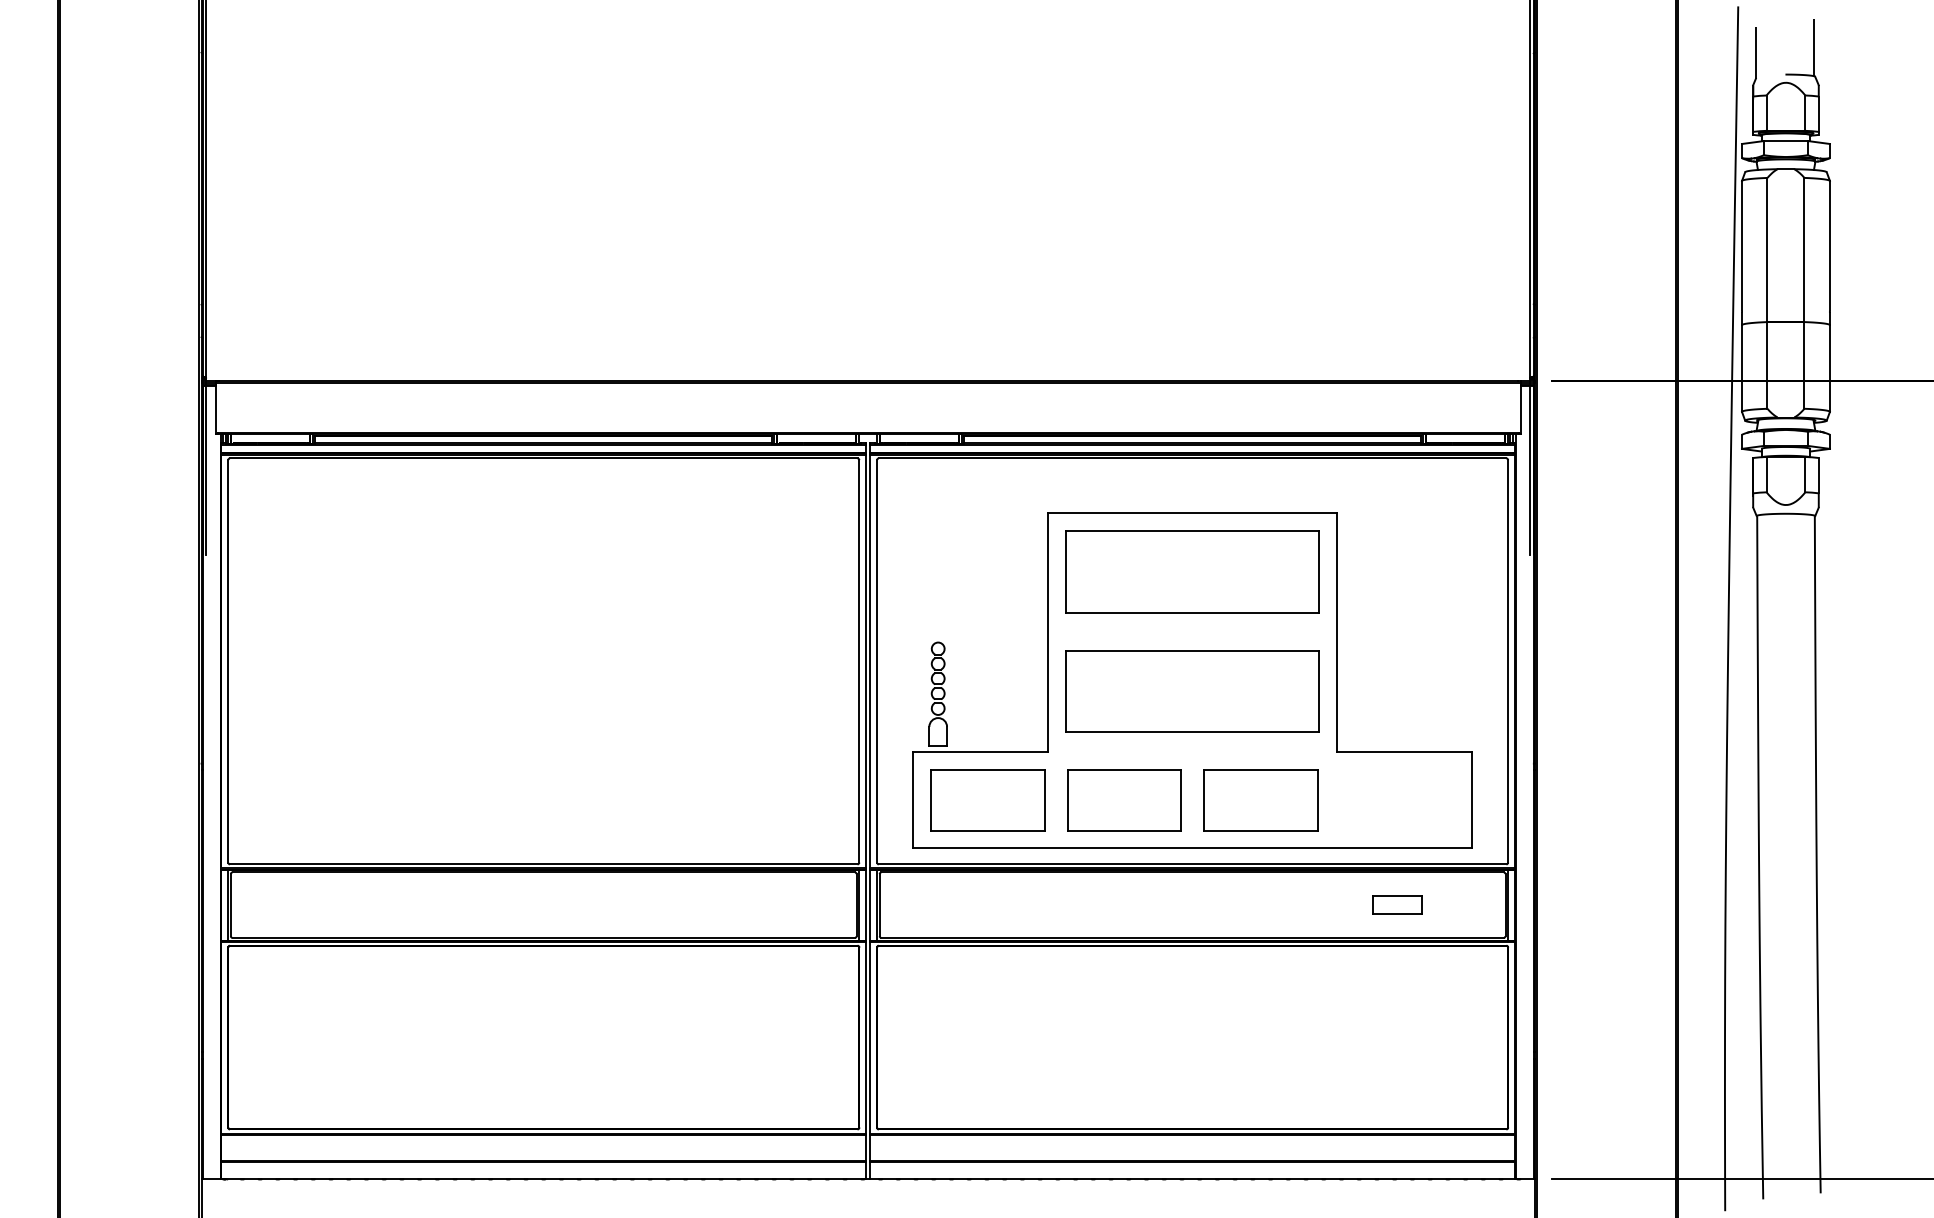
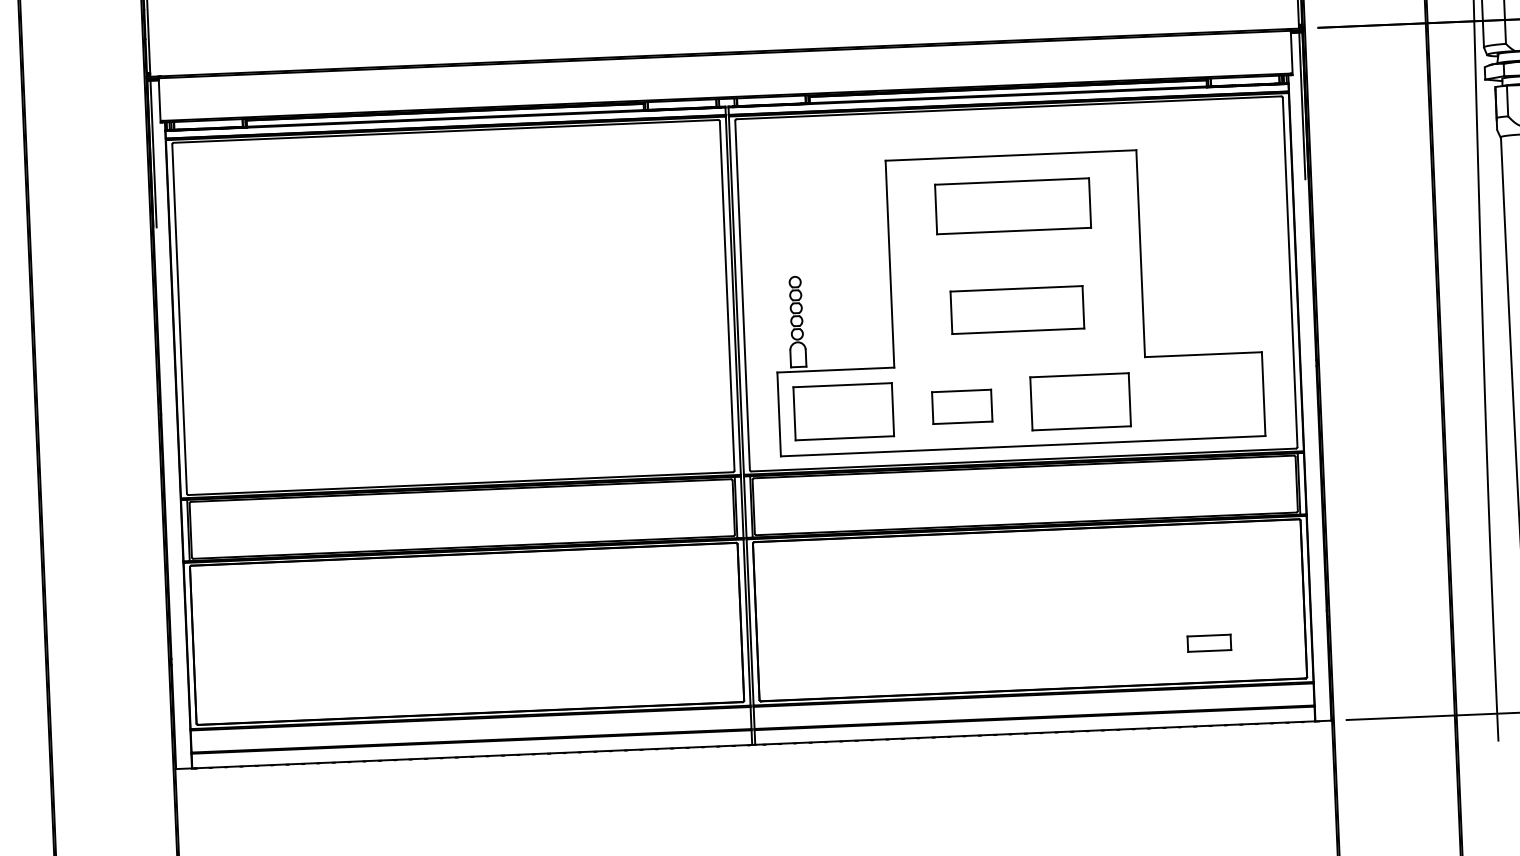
part: (1192, 571) -> (1013, 205), size x0.7
part: (1192, 691) -> (1017, 310), size x0.6
part: (1124, 800) -> (962, 407), size x0.6
part: (1397, 904) -> (1209, 642), moved

